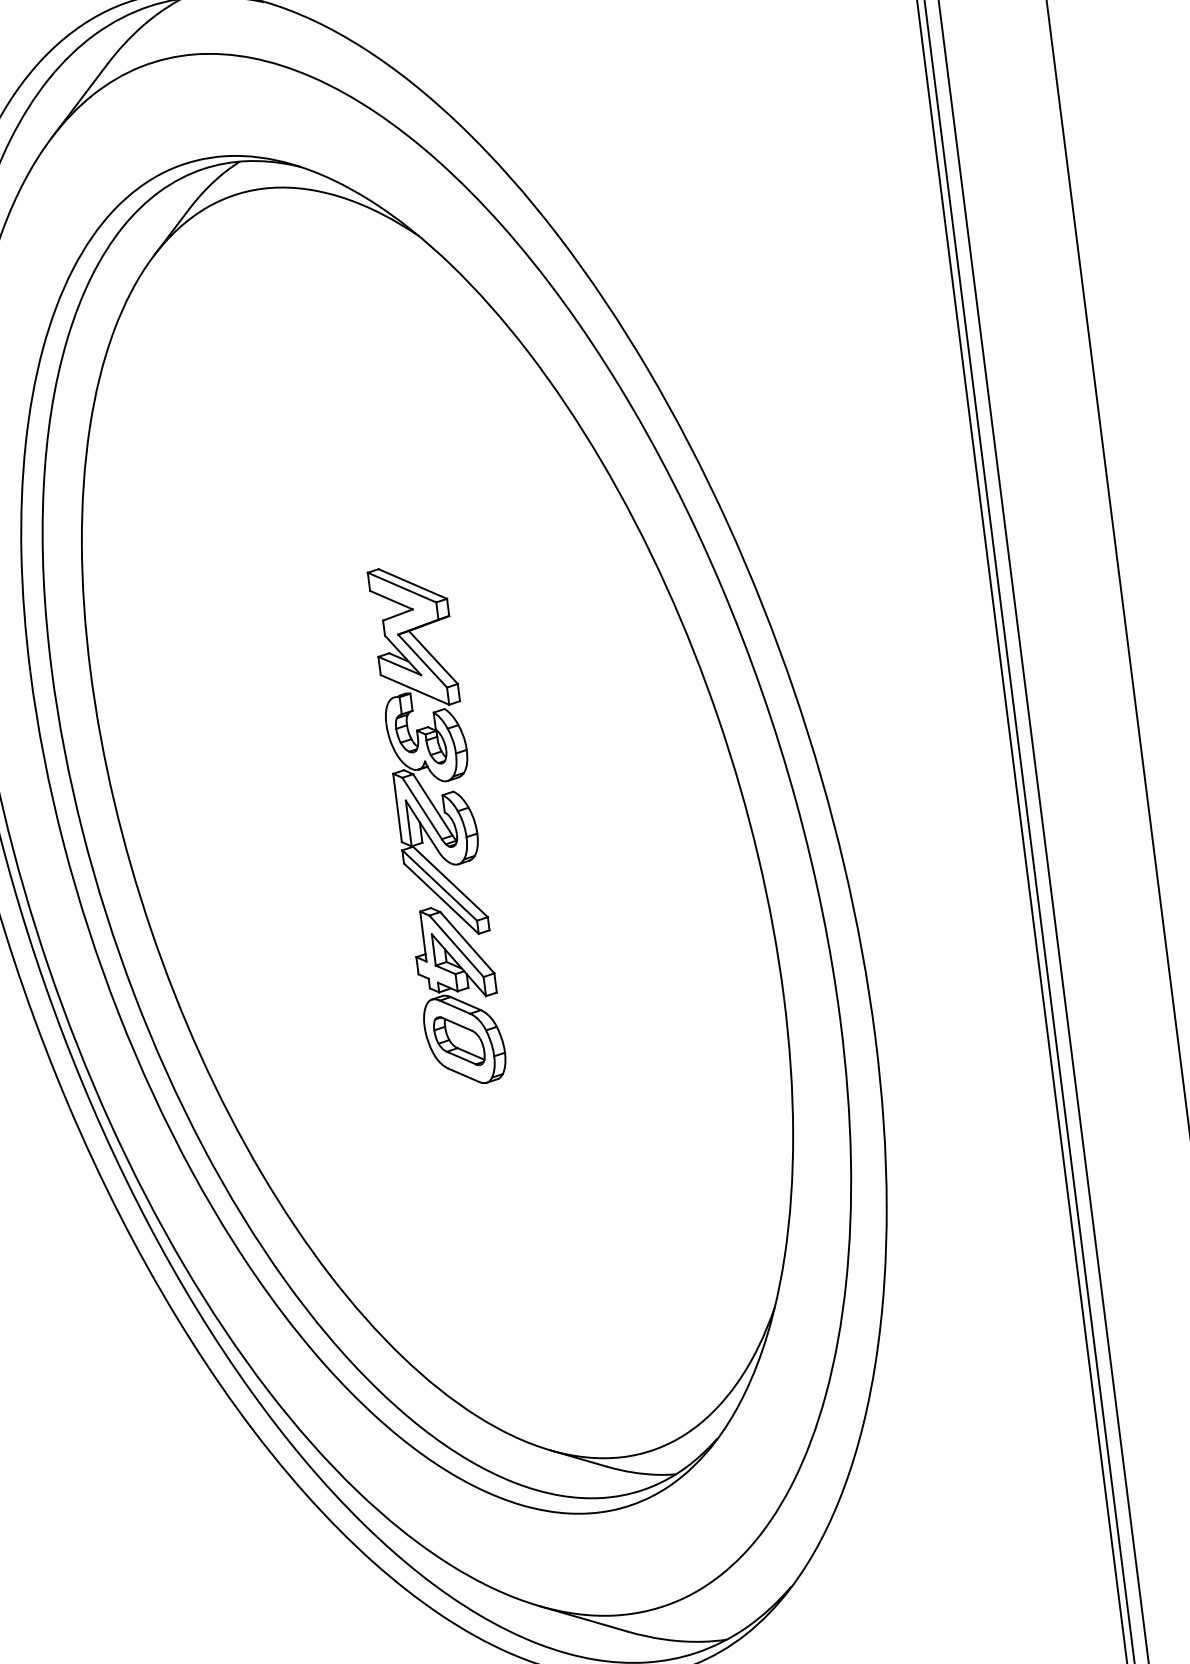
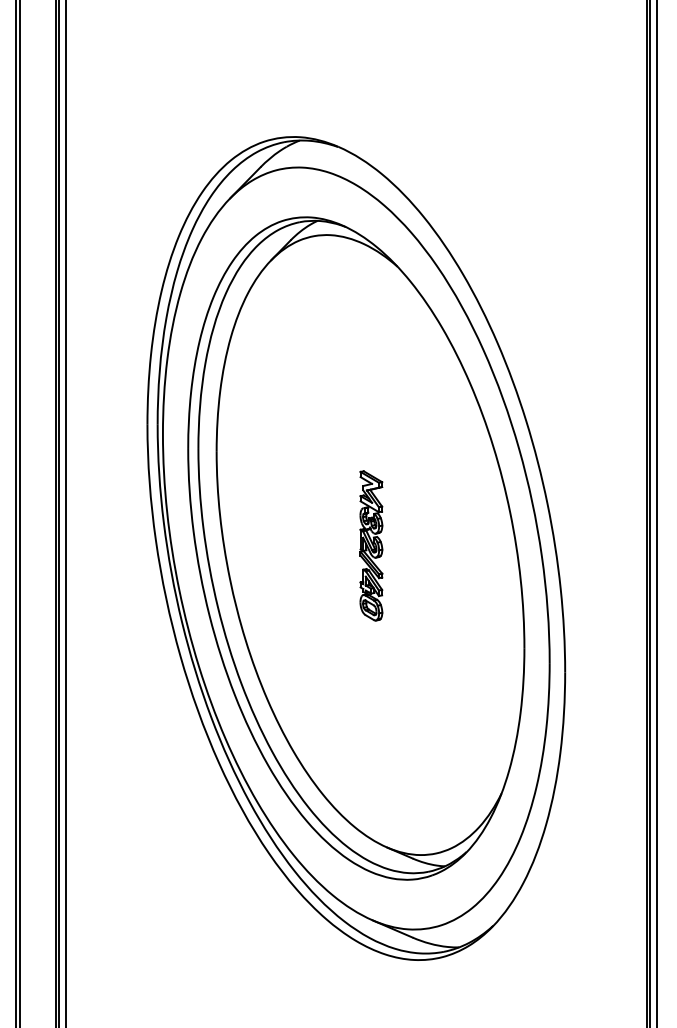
part: (438, 824) -> (371, 545), size x0.6

